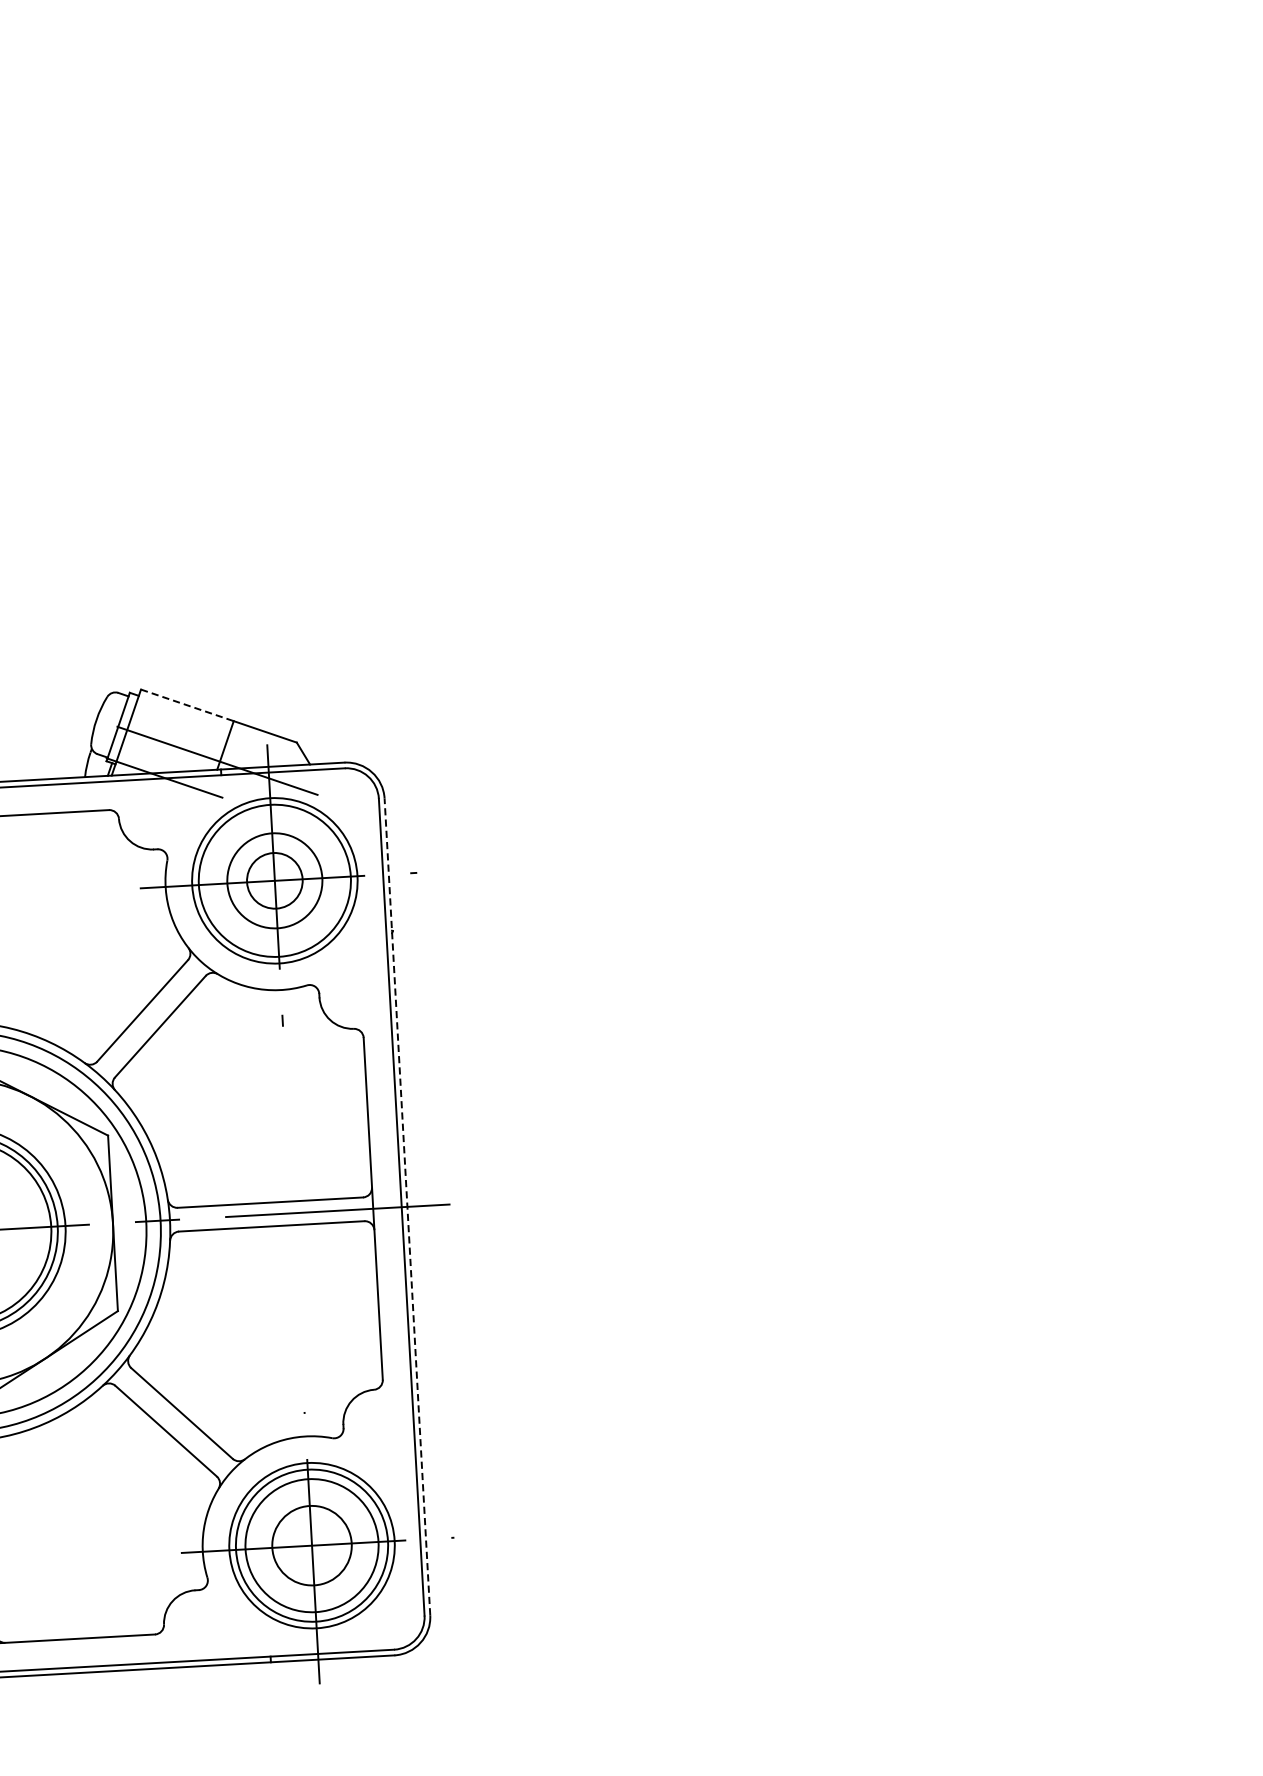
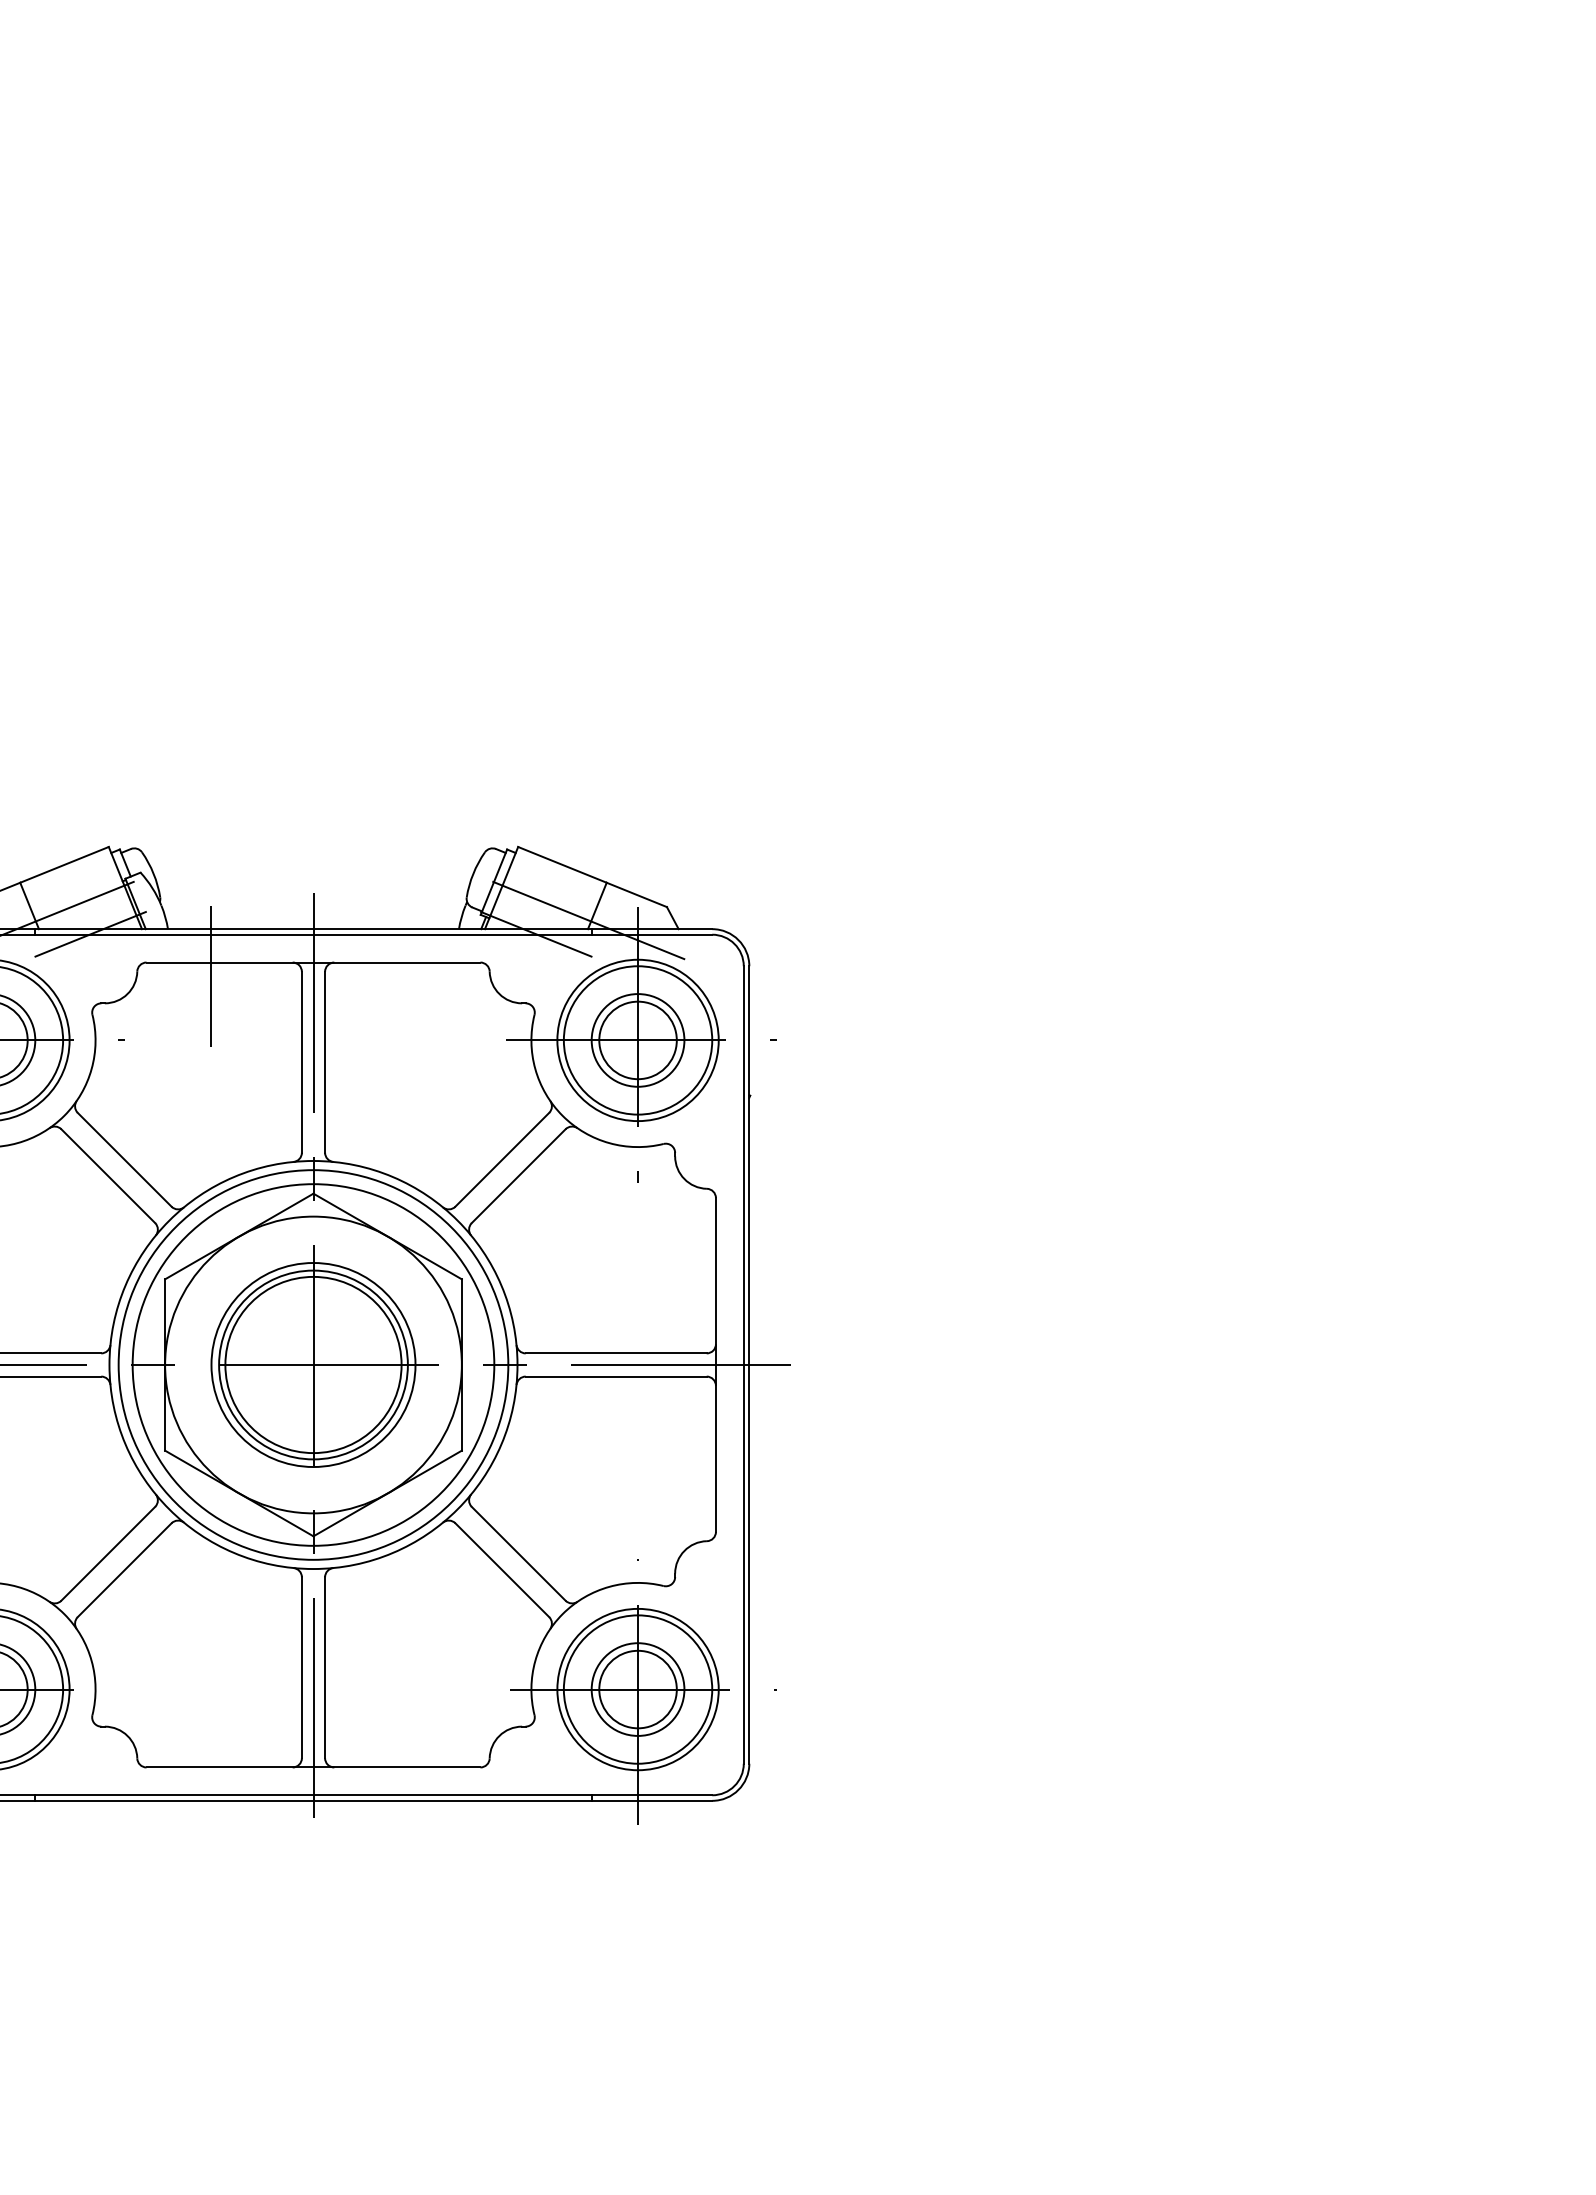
line: (187, 704) -> (562, 864), dashed -> solid
circle: (274, 880) -> (637, 1040), size x1.43
line: (407, 1207) -> (749, 1365), dashed -> solid
circle: (311, 1545) -> (637, 1689), size x0.71

